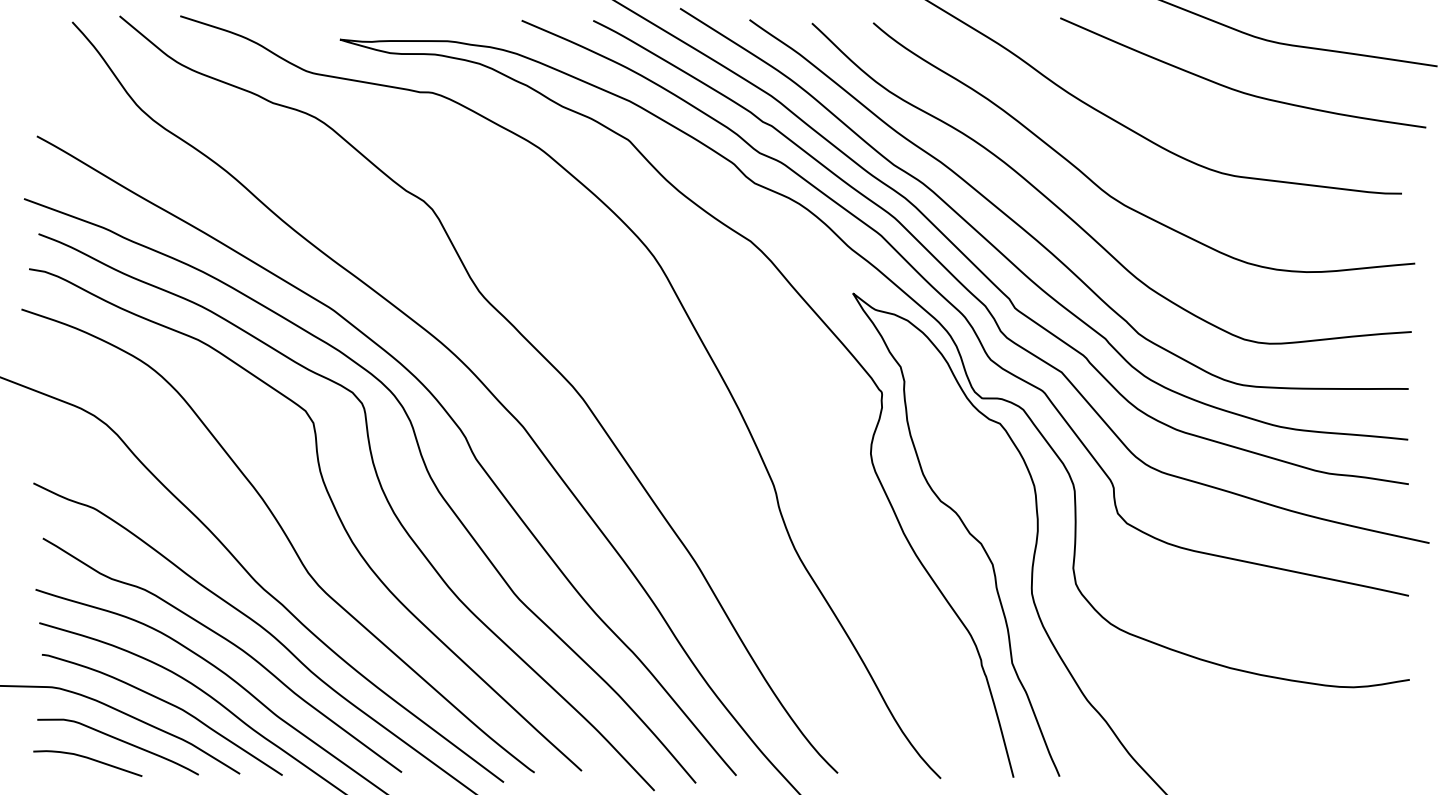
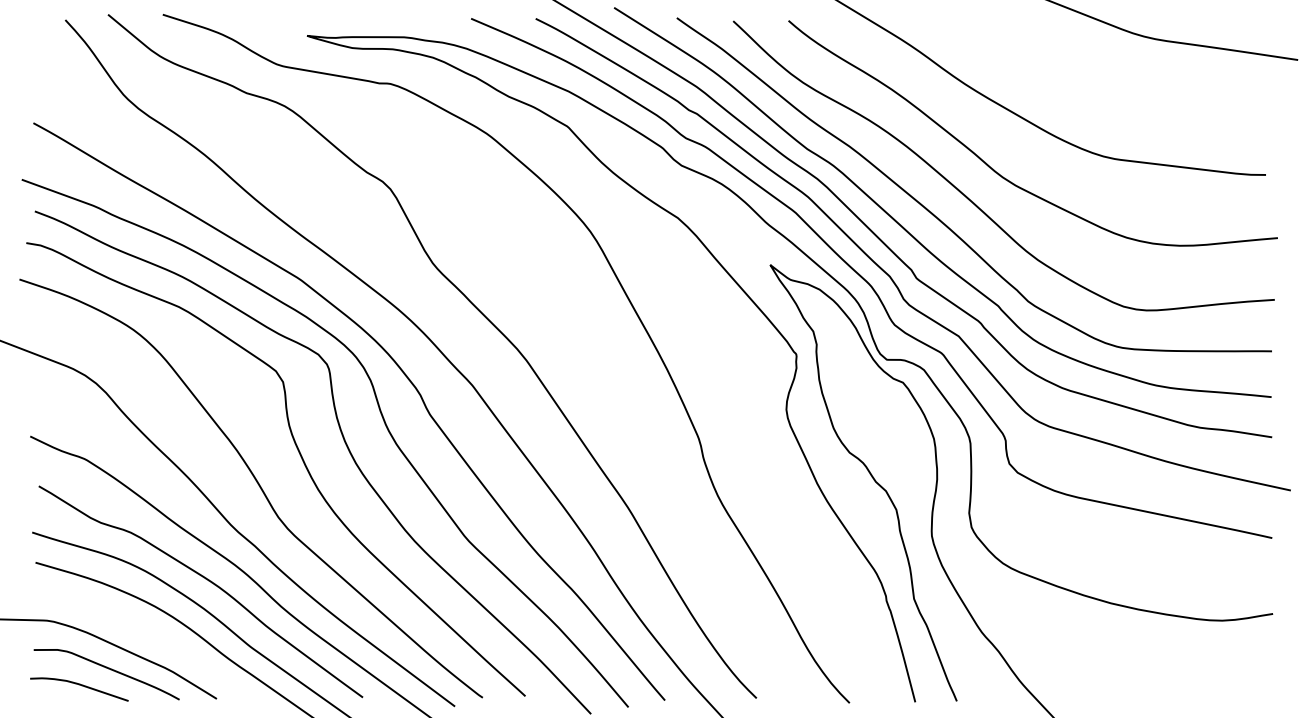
curve: (1236, 89) -> (1116, 80), removed
curve: (166, 703) -> (150, 635), removed

